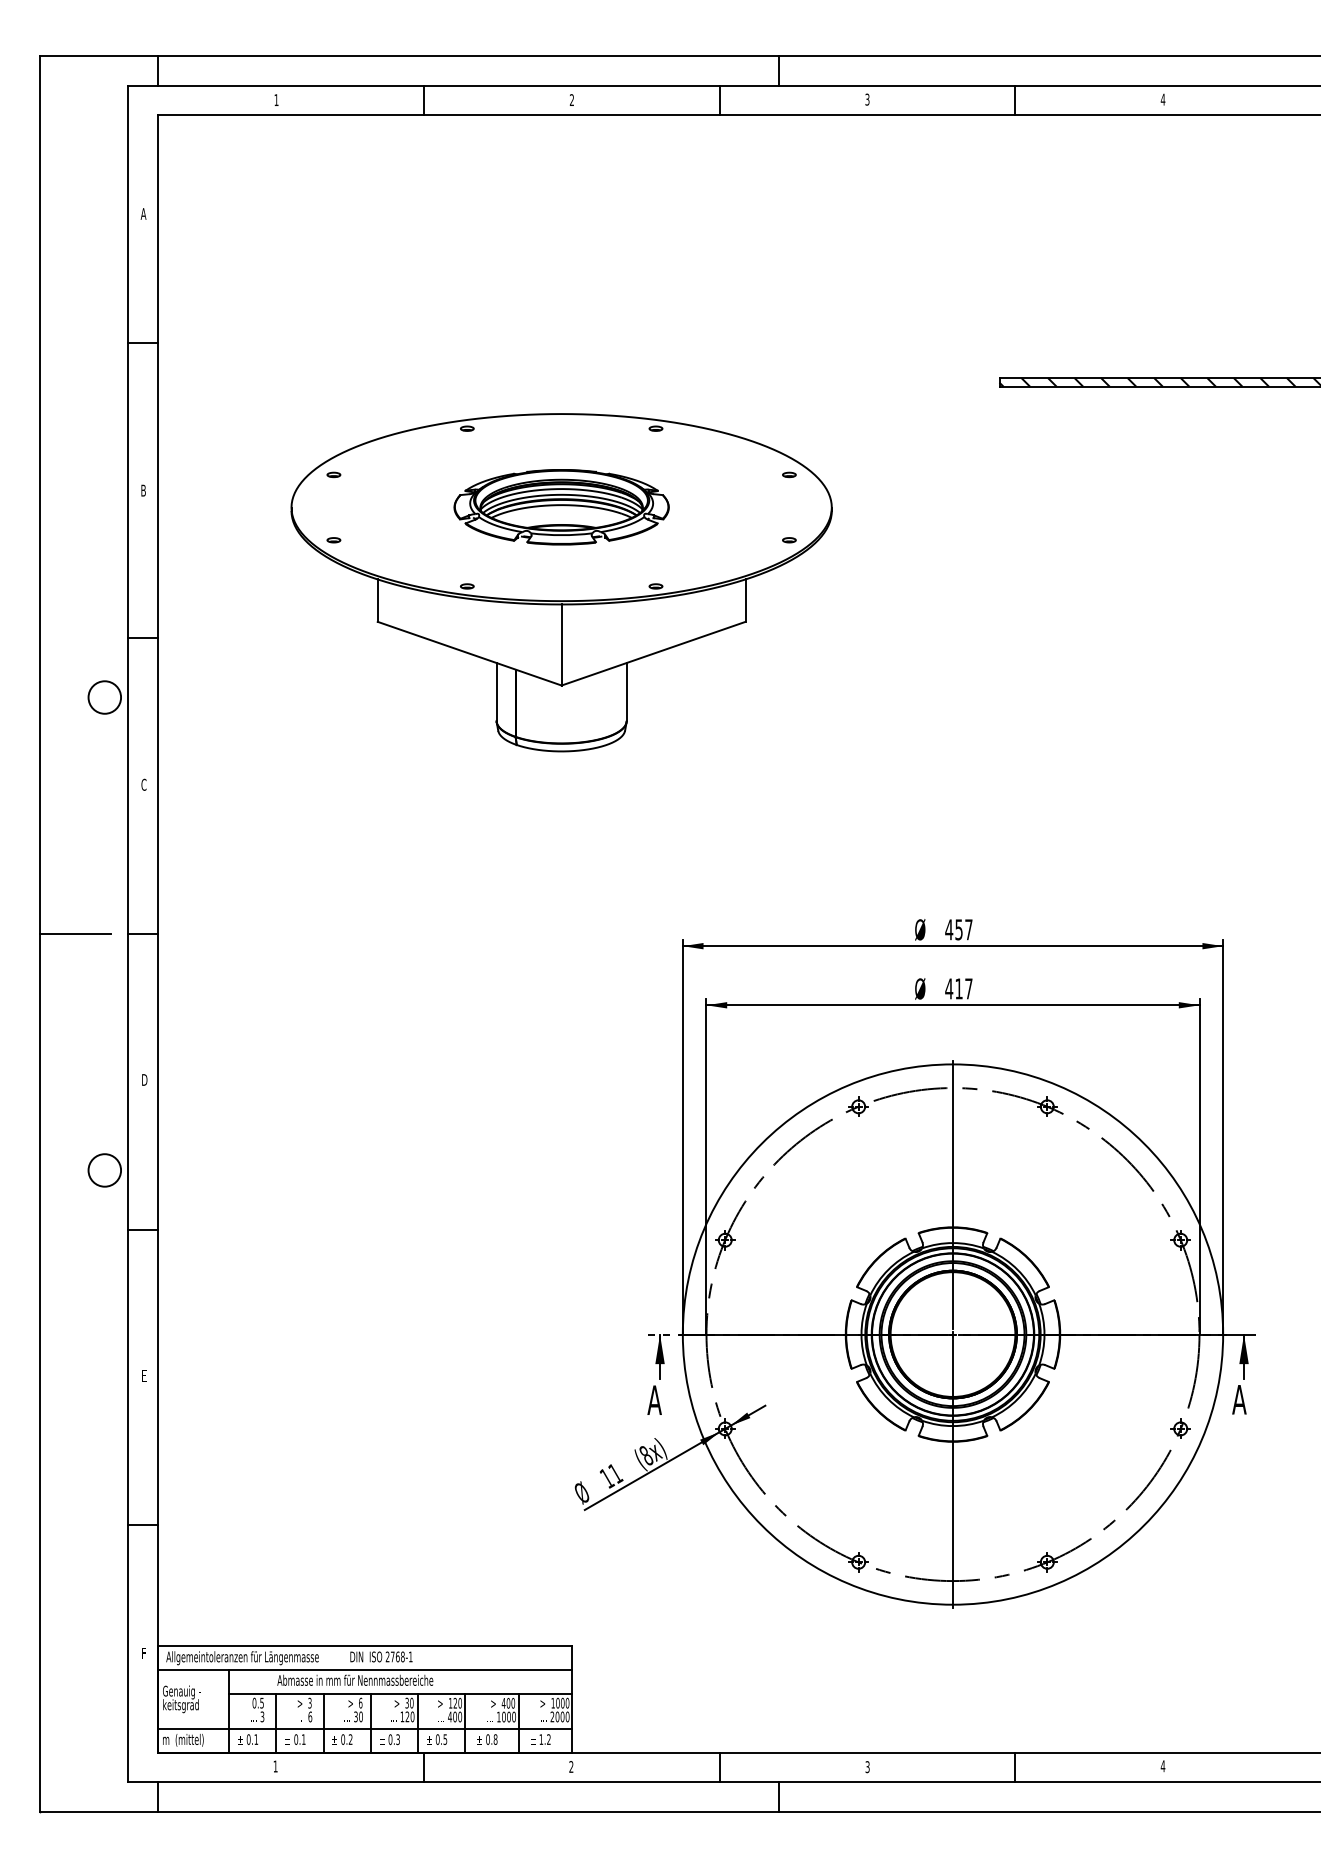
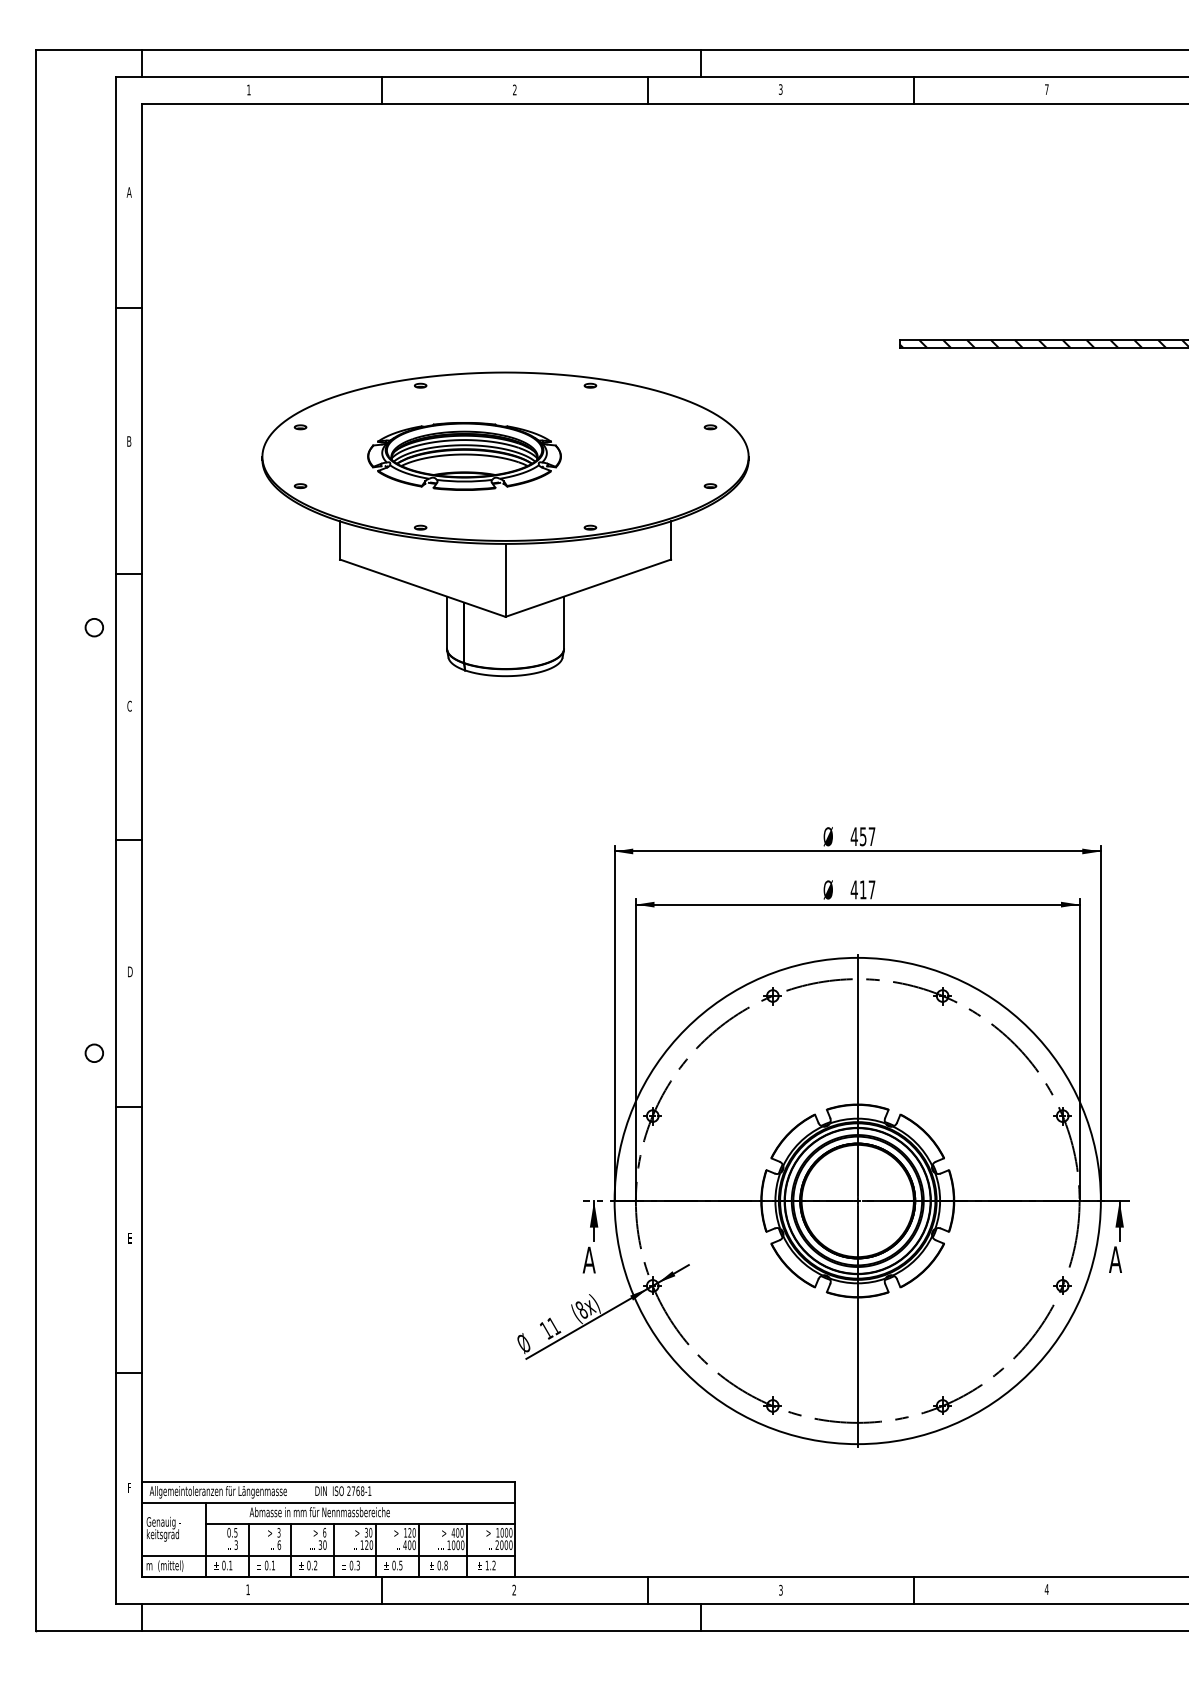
text: (1162, 99) -> (1046, 89), 4 -> 7
part: (561, 507) -> (464, 456), moved
circle: (104, 697) -> (94, 627), size x0.6
line: (74, 934) -> (67, 840), removed
circle: (104, 1169) -> (94, 1052), size x0.6

